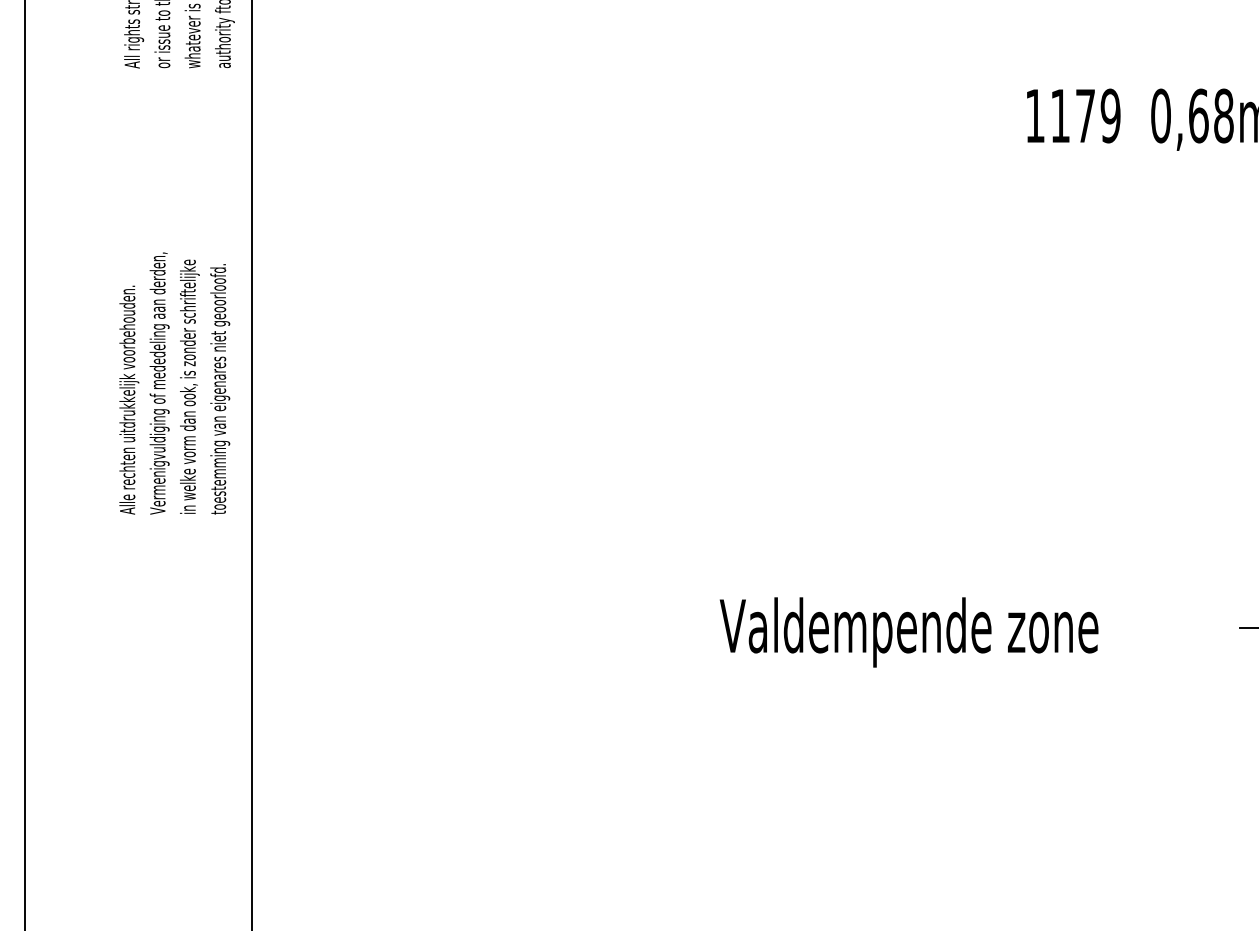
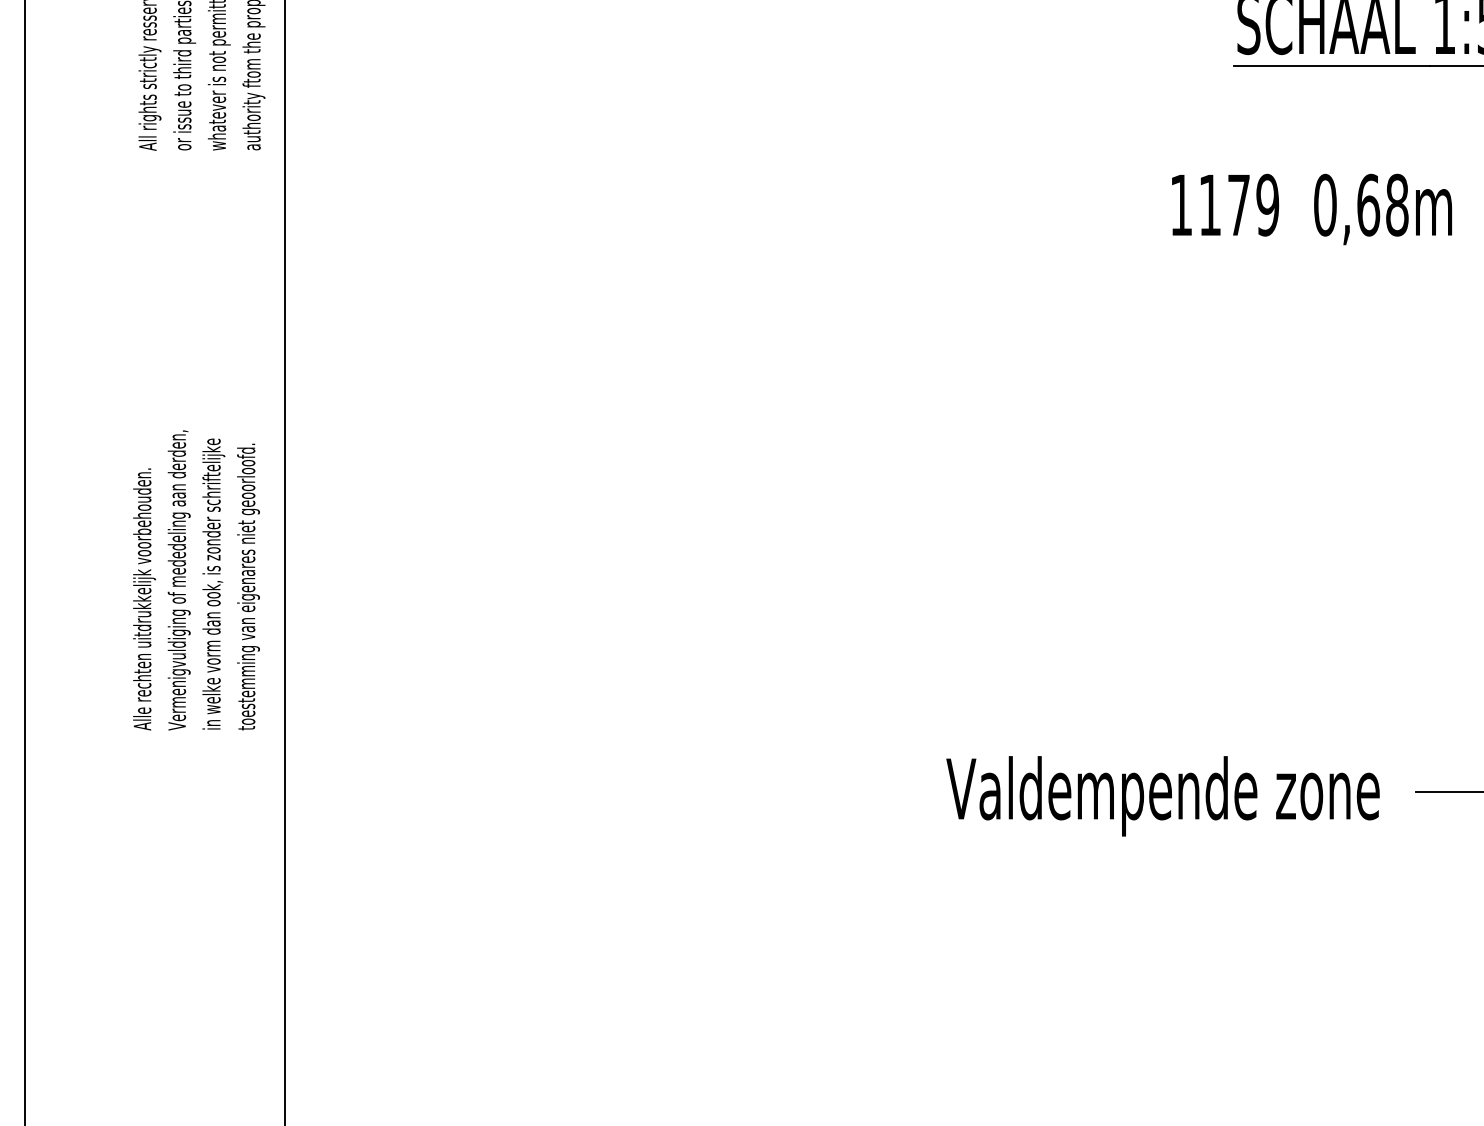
text: (174, 383) -> (196, 580), moved
text: (908, 632) -> (1162, 796), moved

